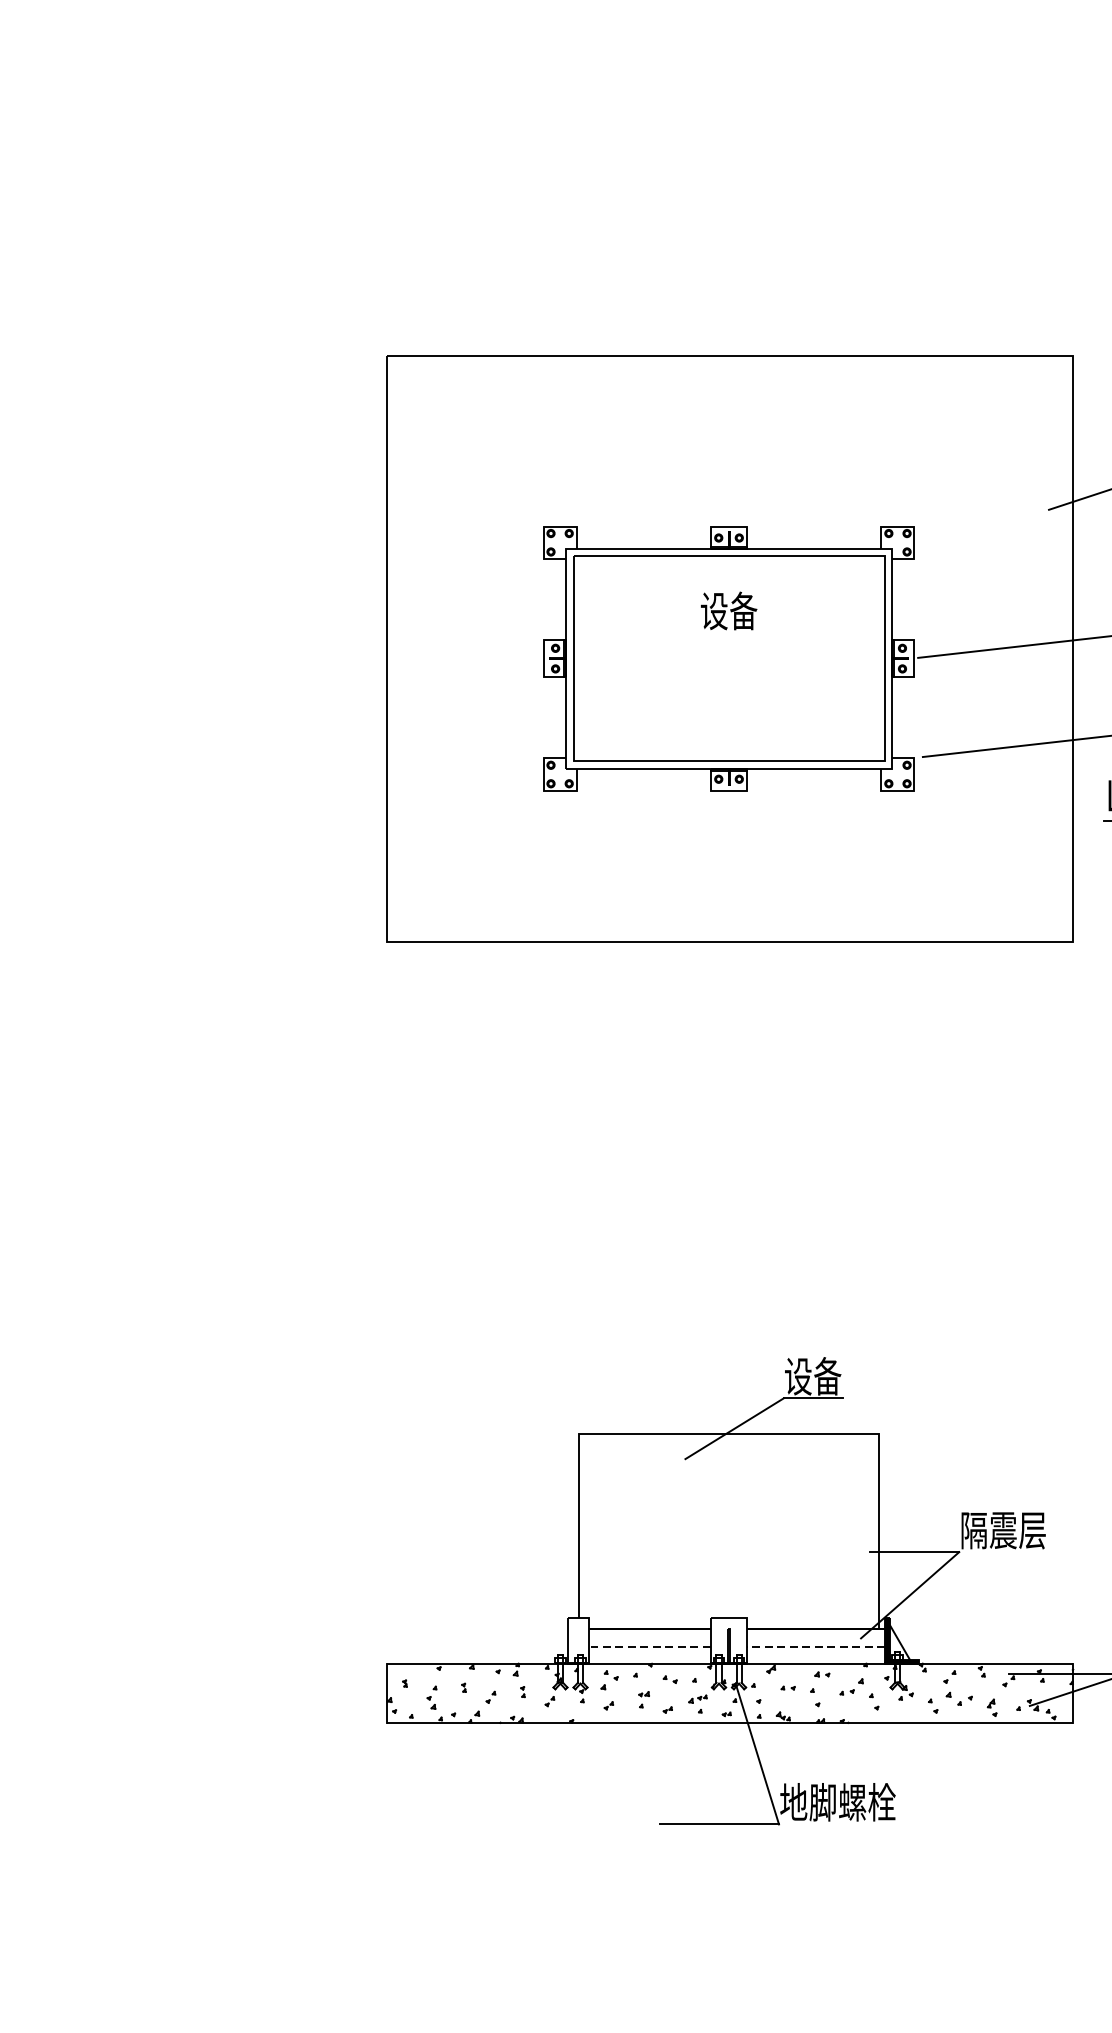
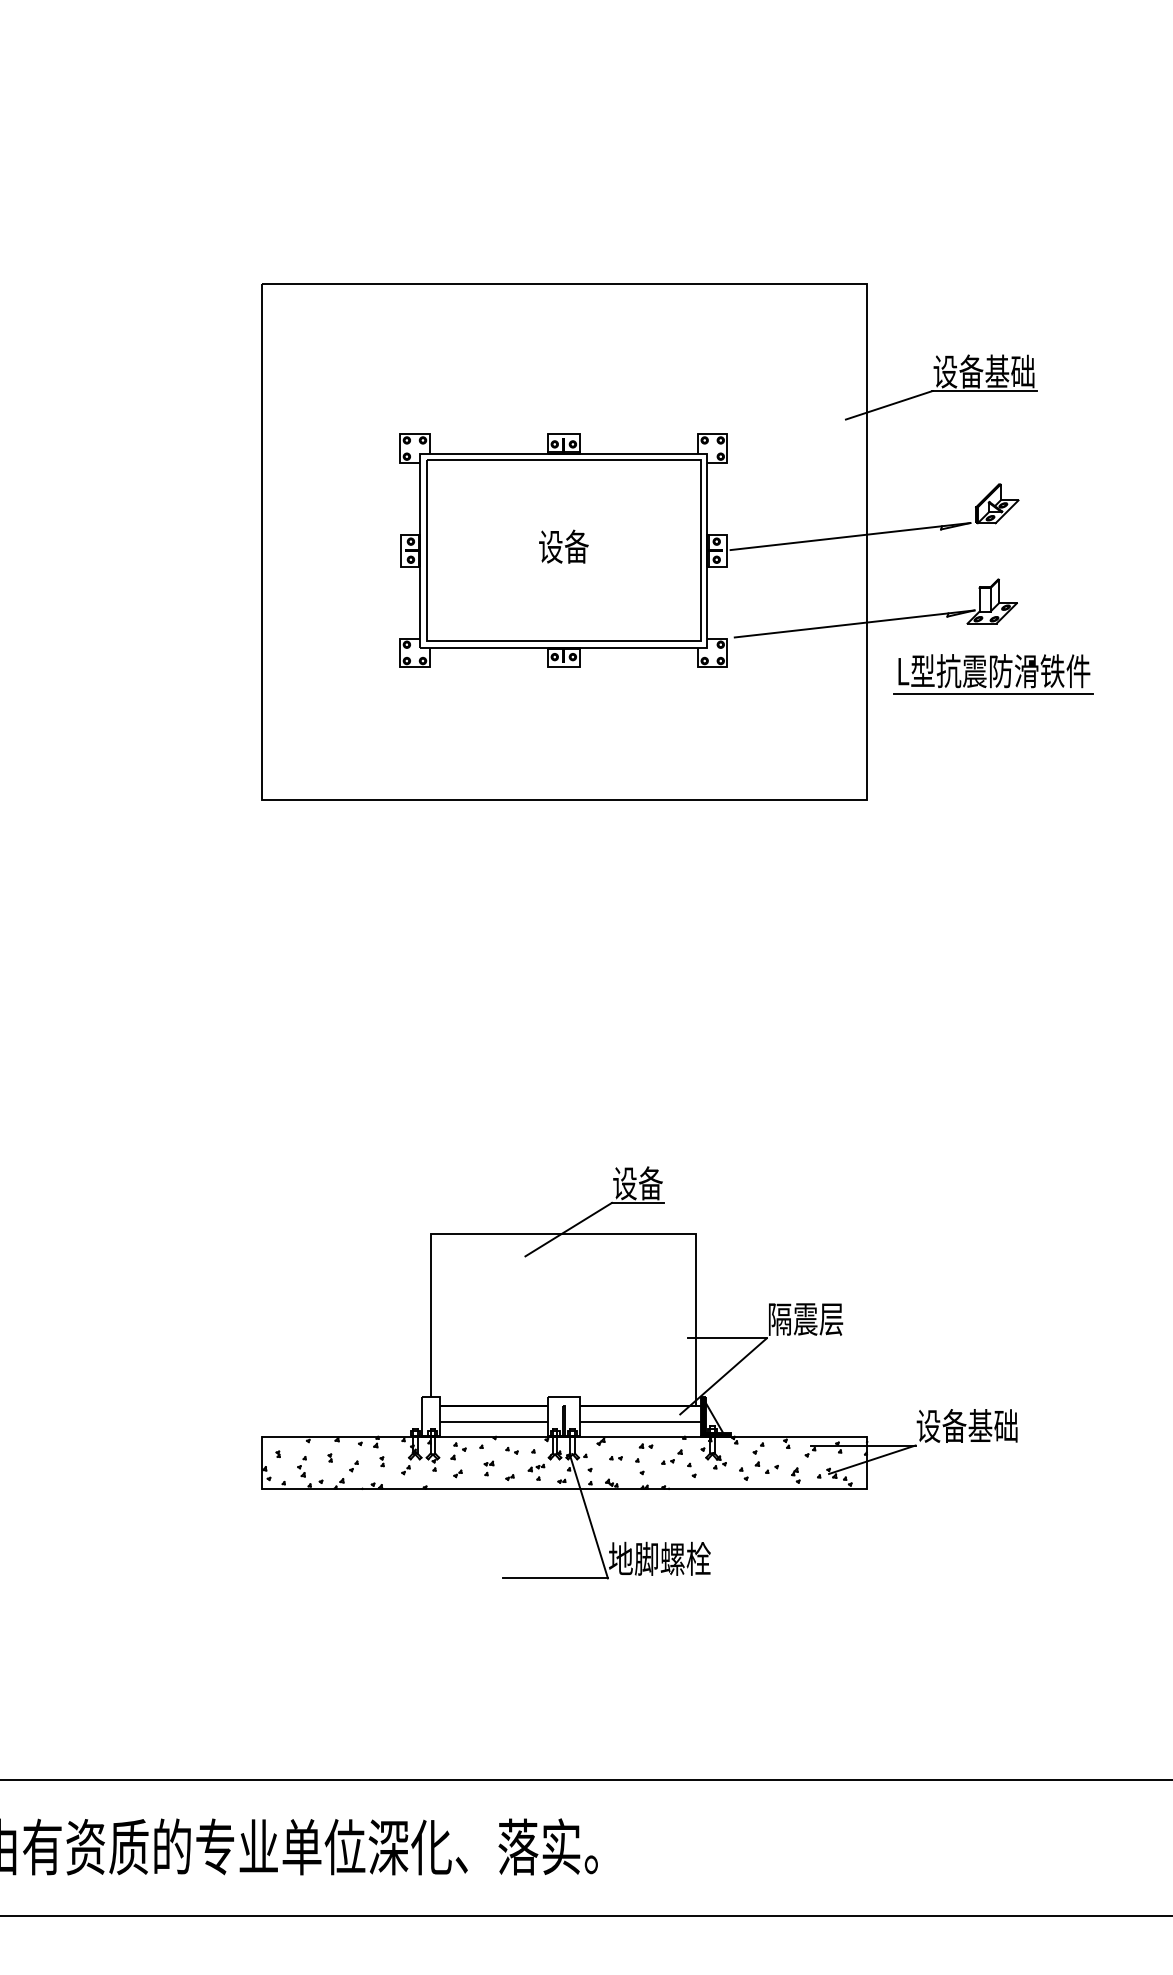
text: (728, 610) -> (563, 546), moved
line: (650, 1646) -> (494, 1421), dashed -> solid
line: (815, 1646) -> (640, 1421), dashed -> solid

